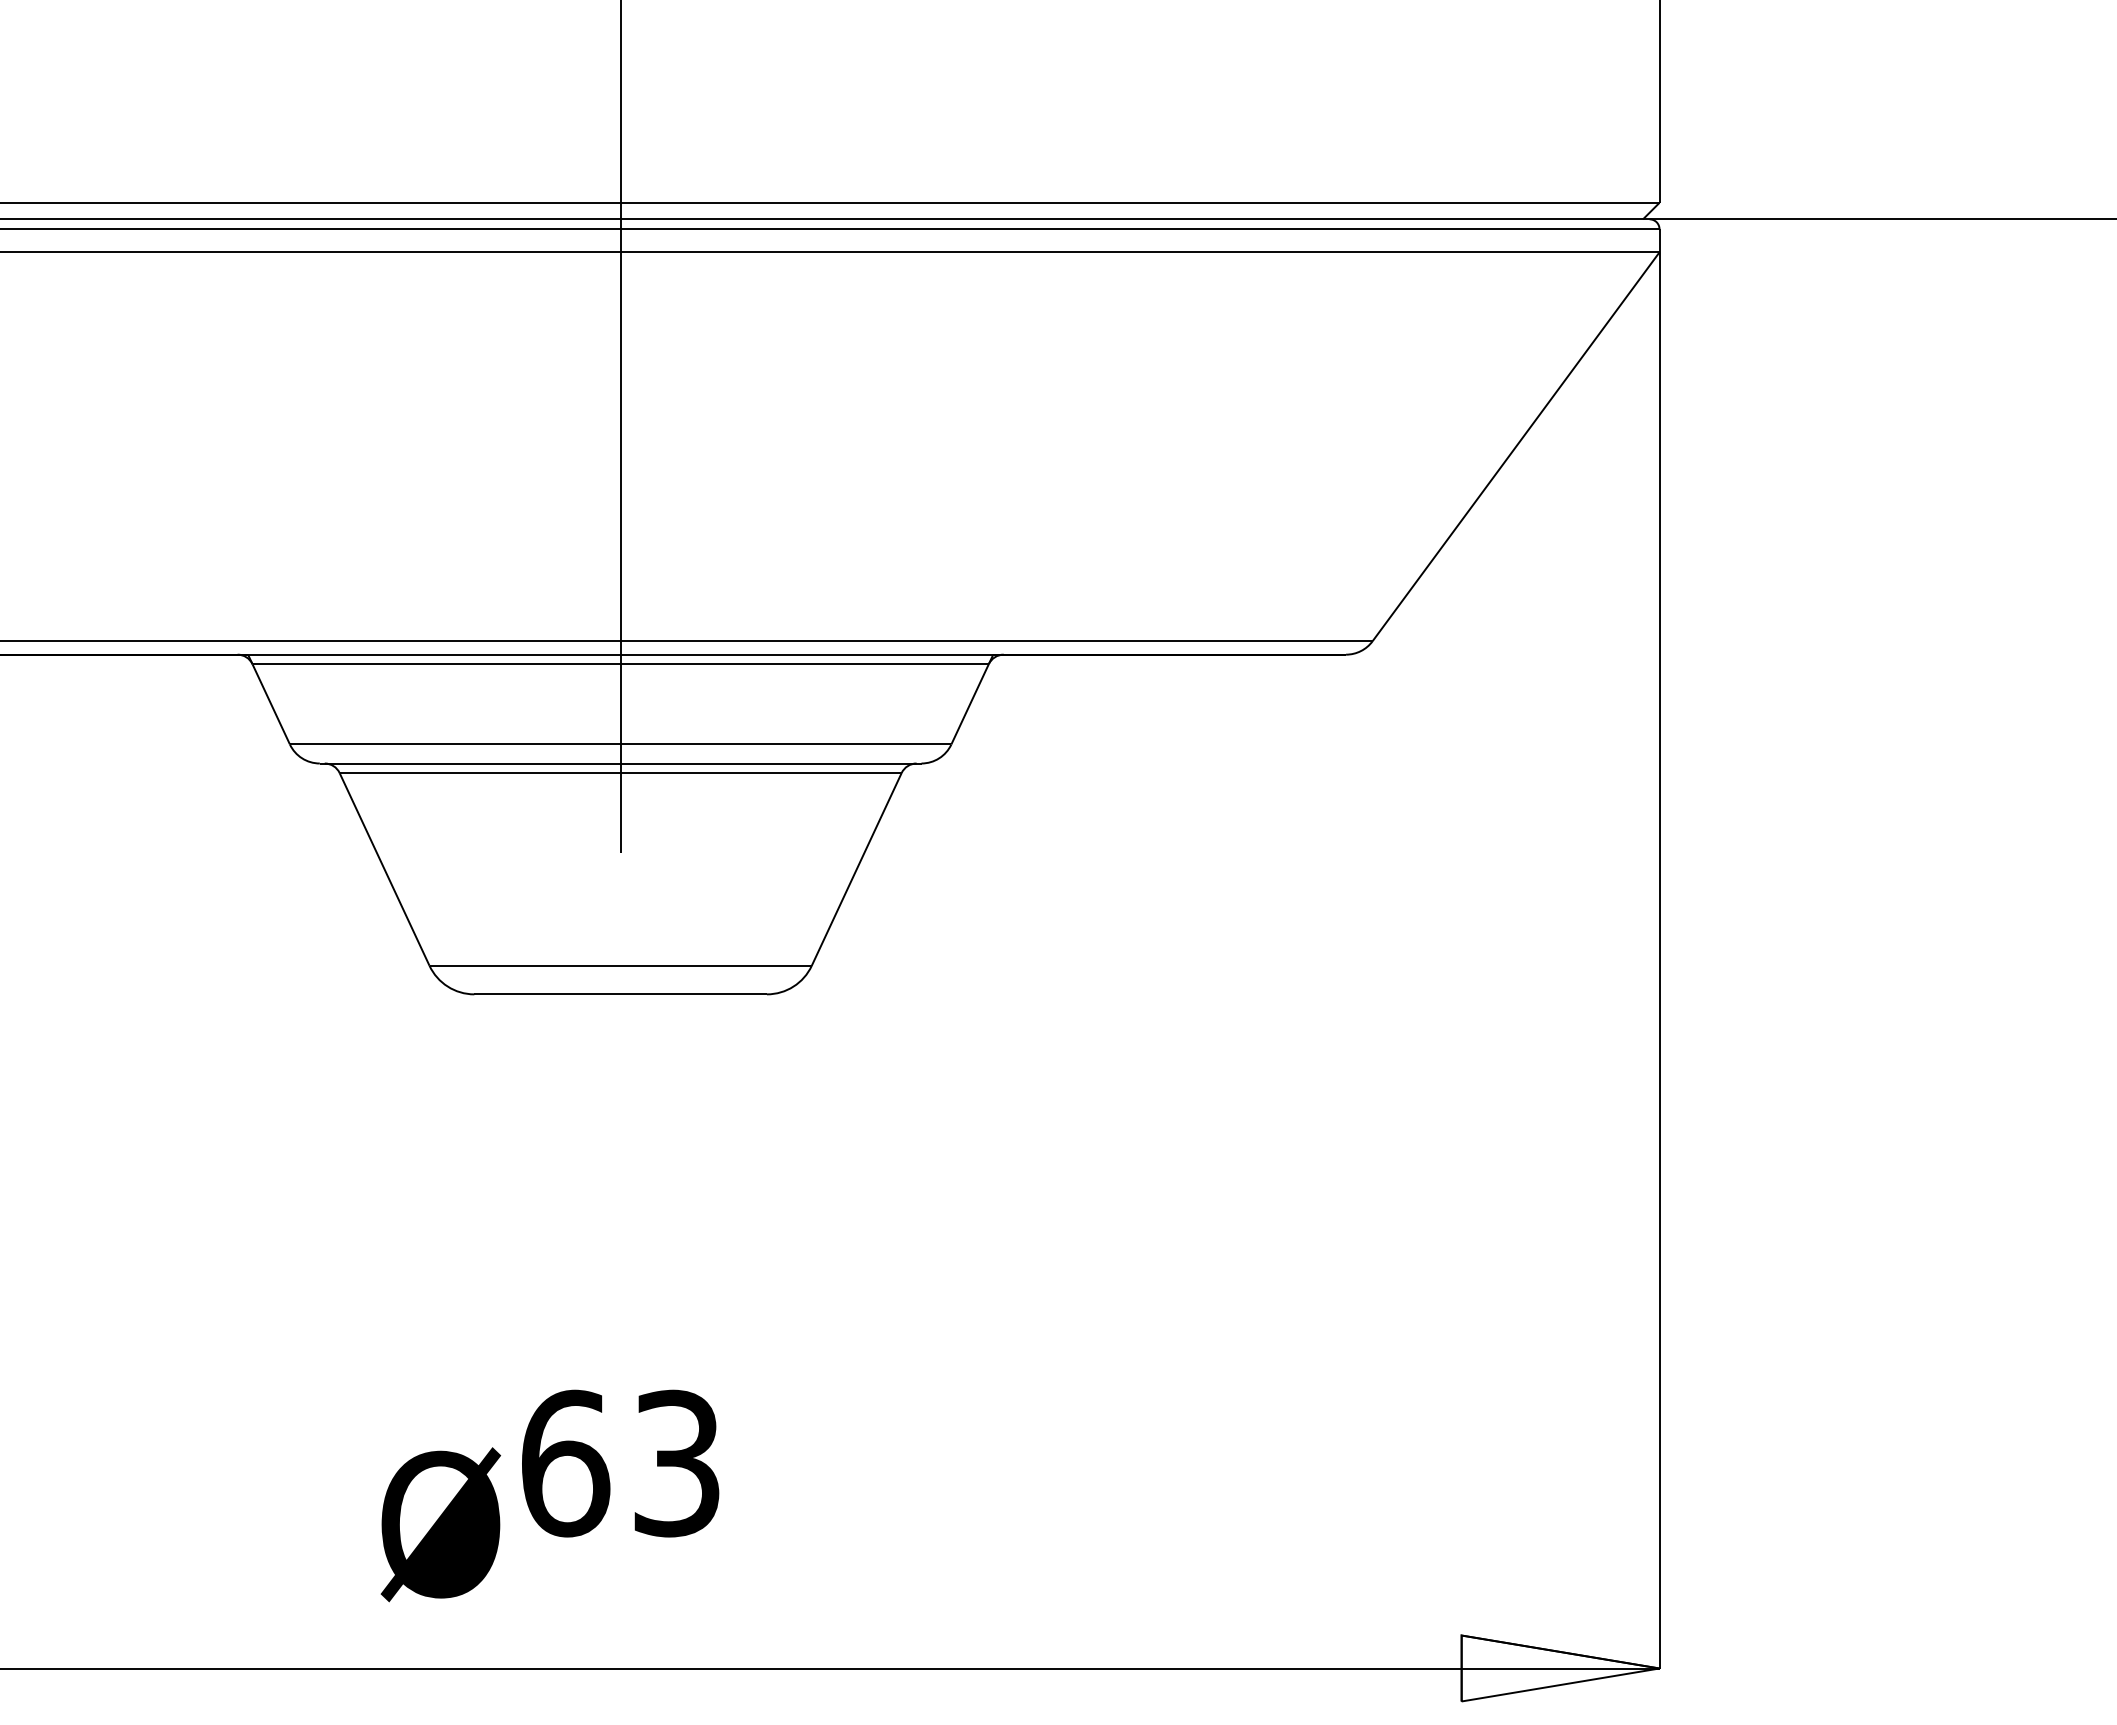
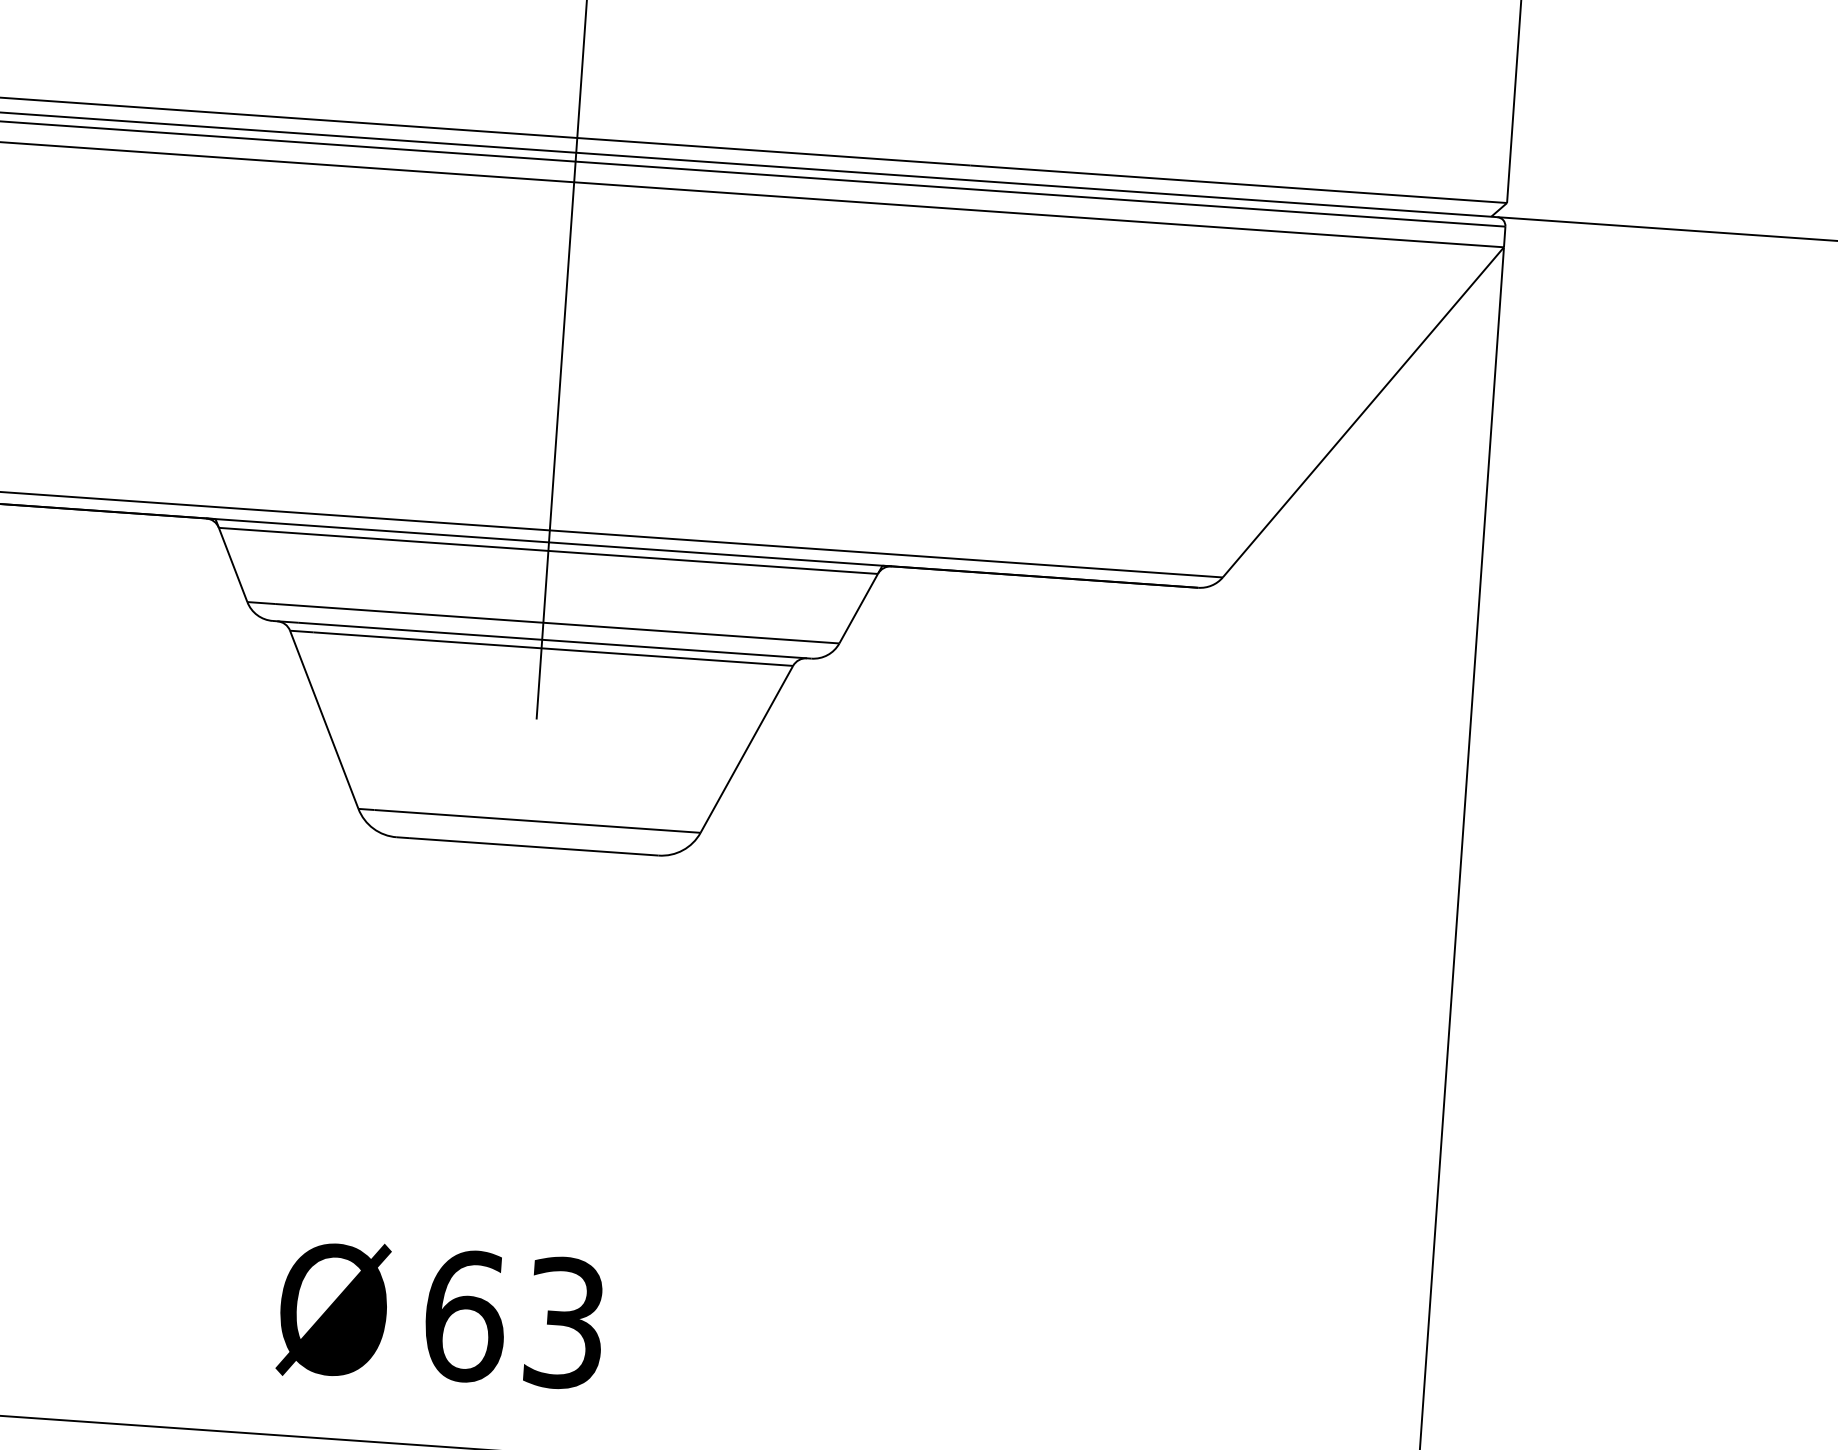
text: (620, 1463) -> (514, 1319), moved

